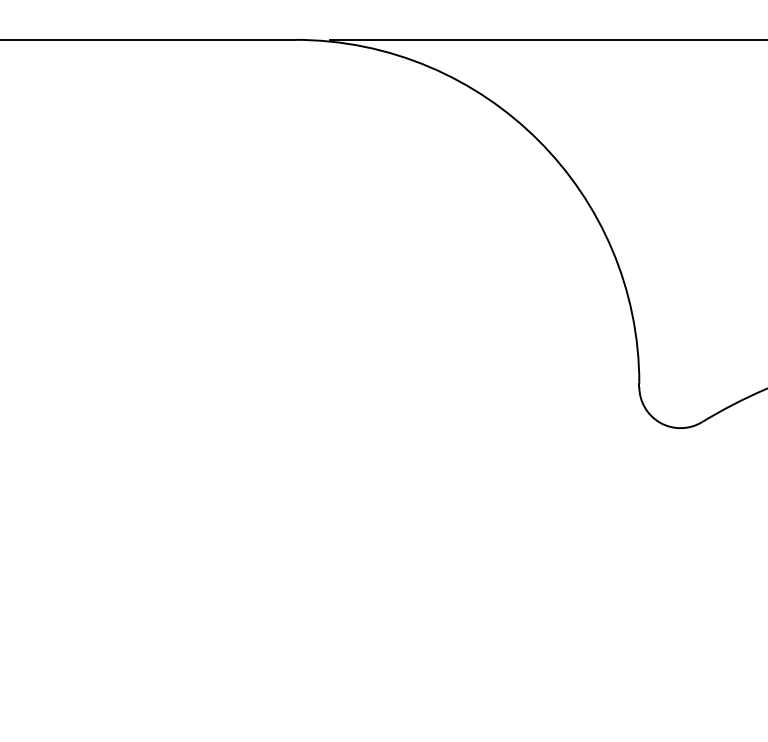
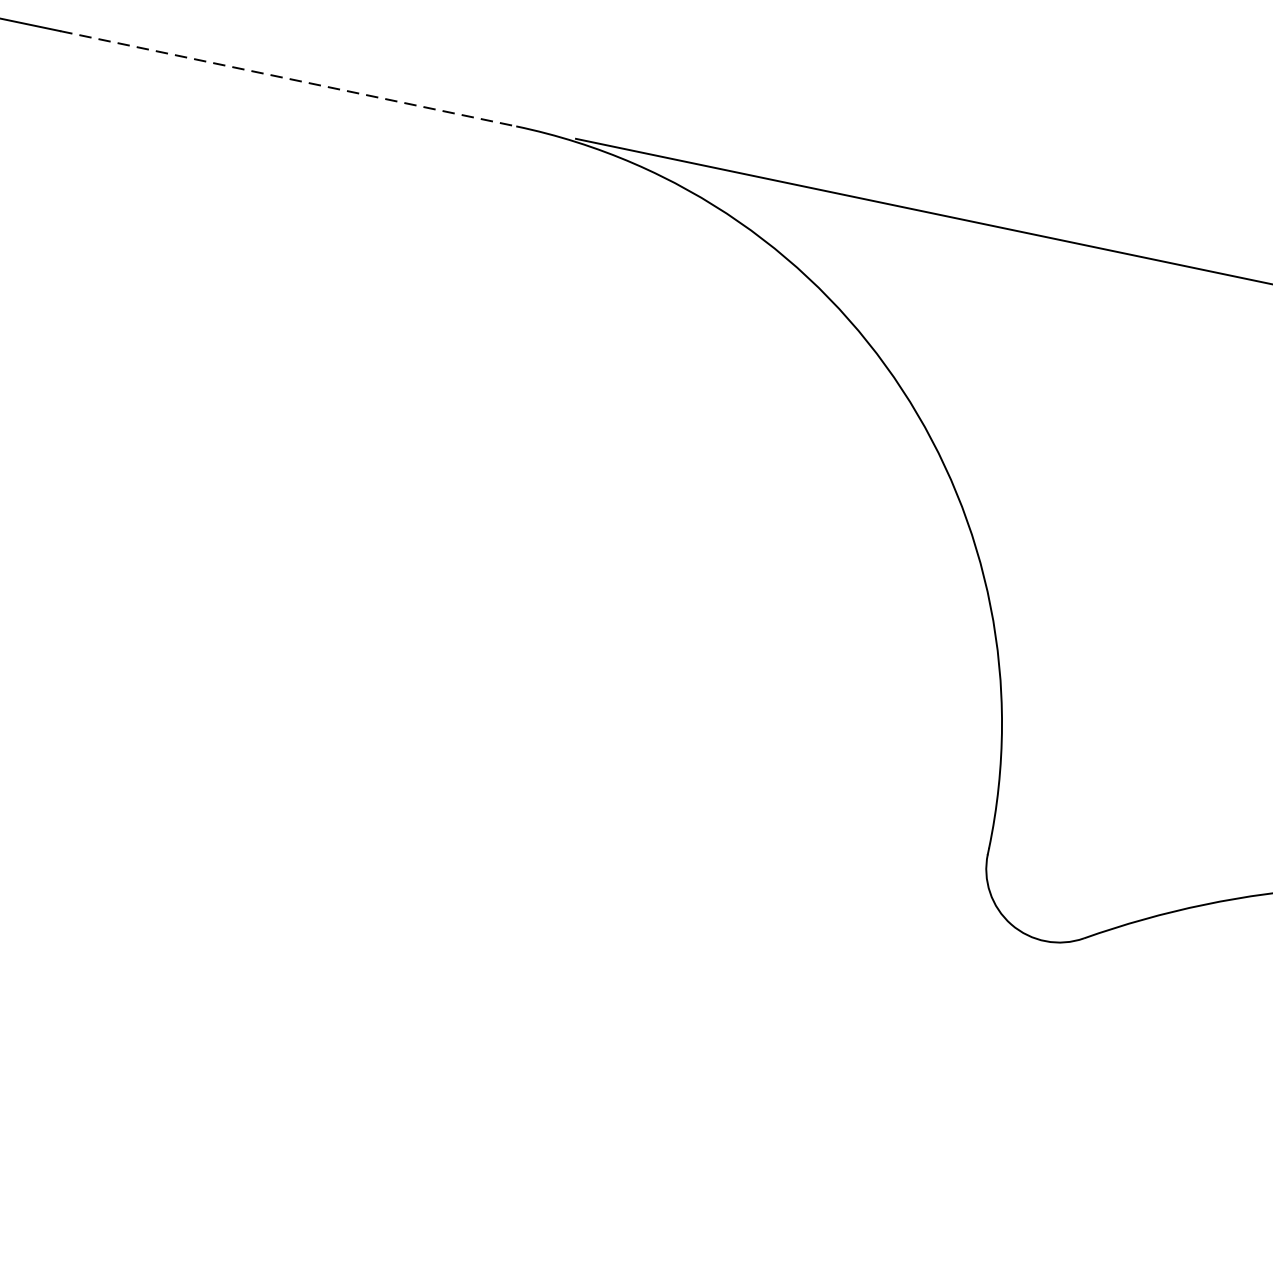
line: (164, 39) -> (288, 78), solid -> dashed

